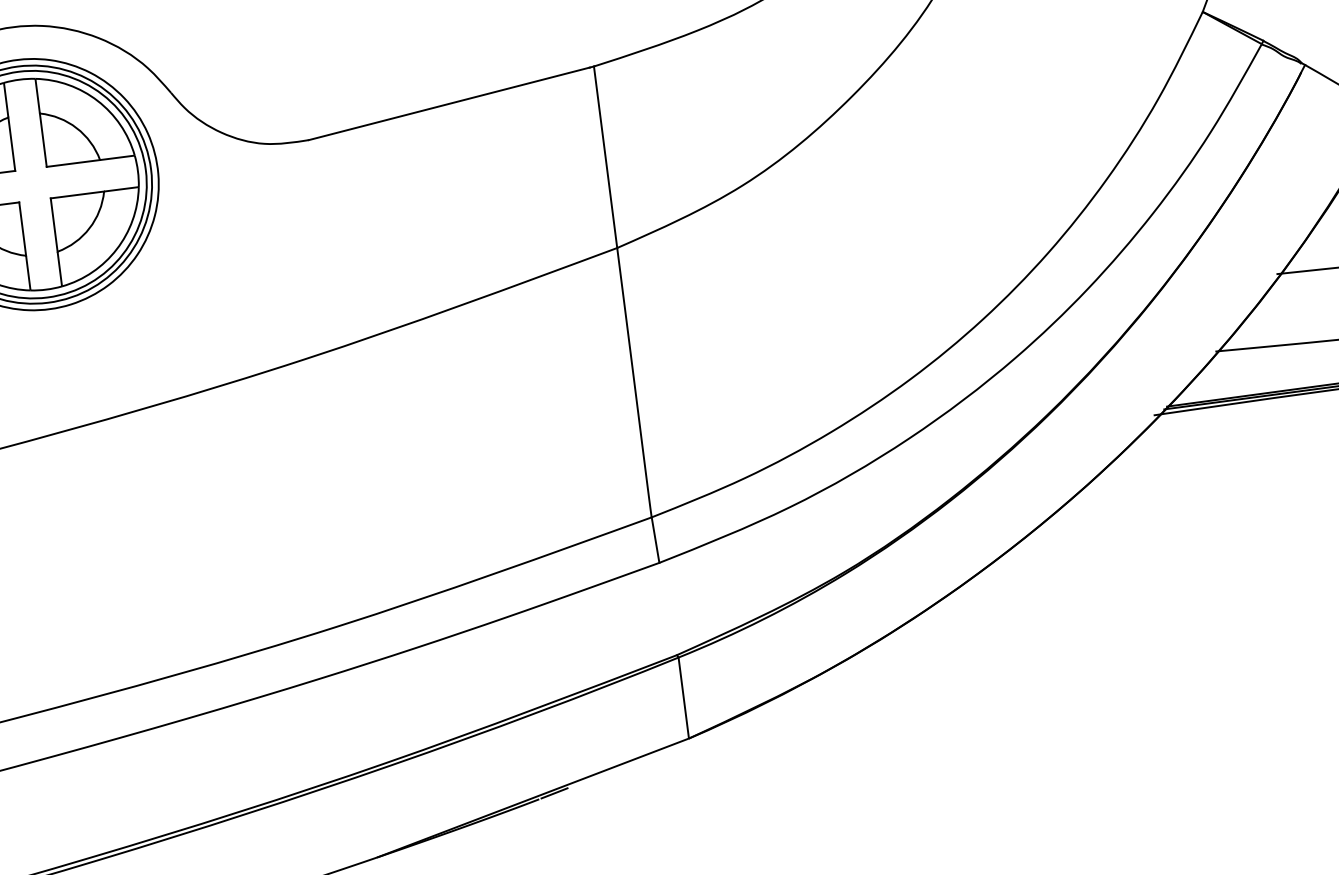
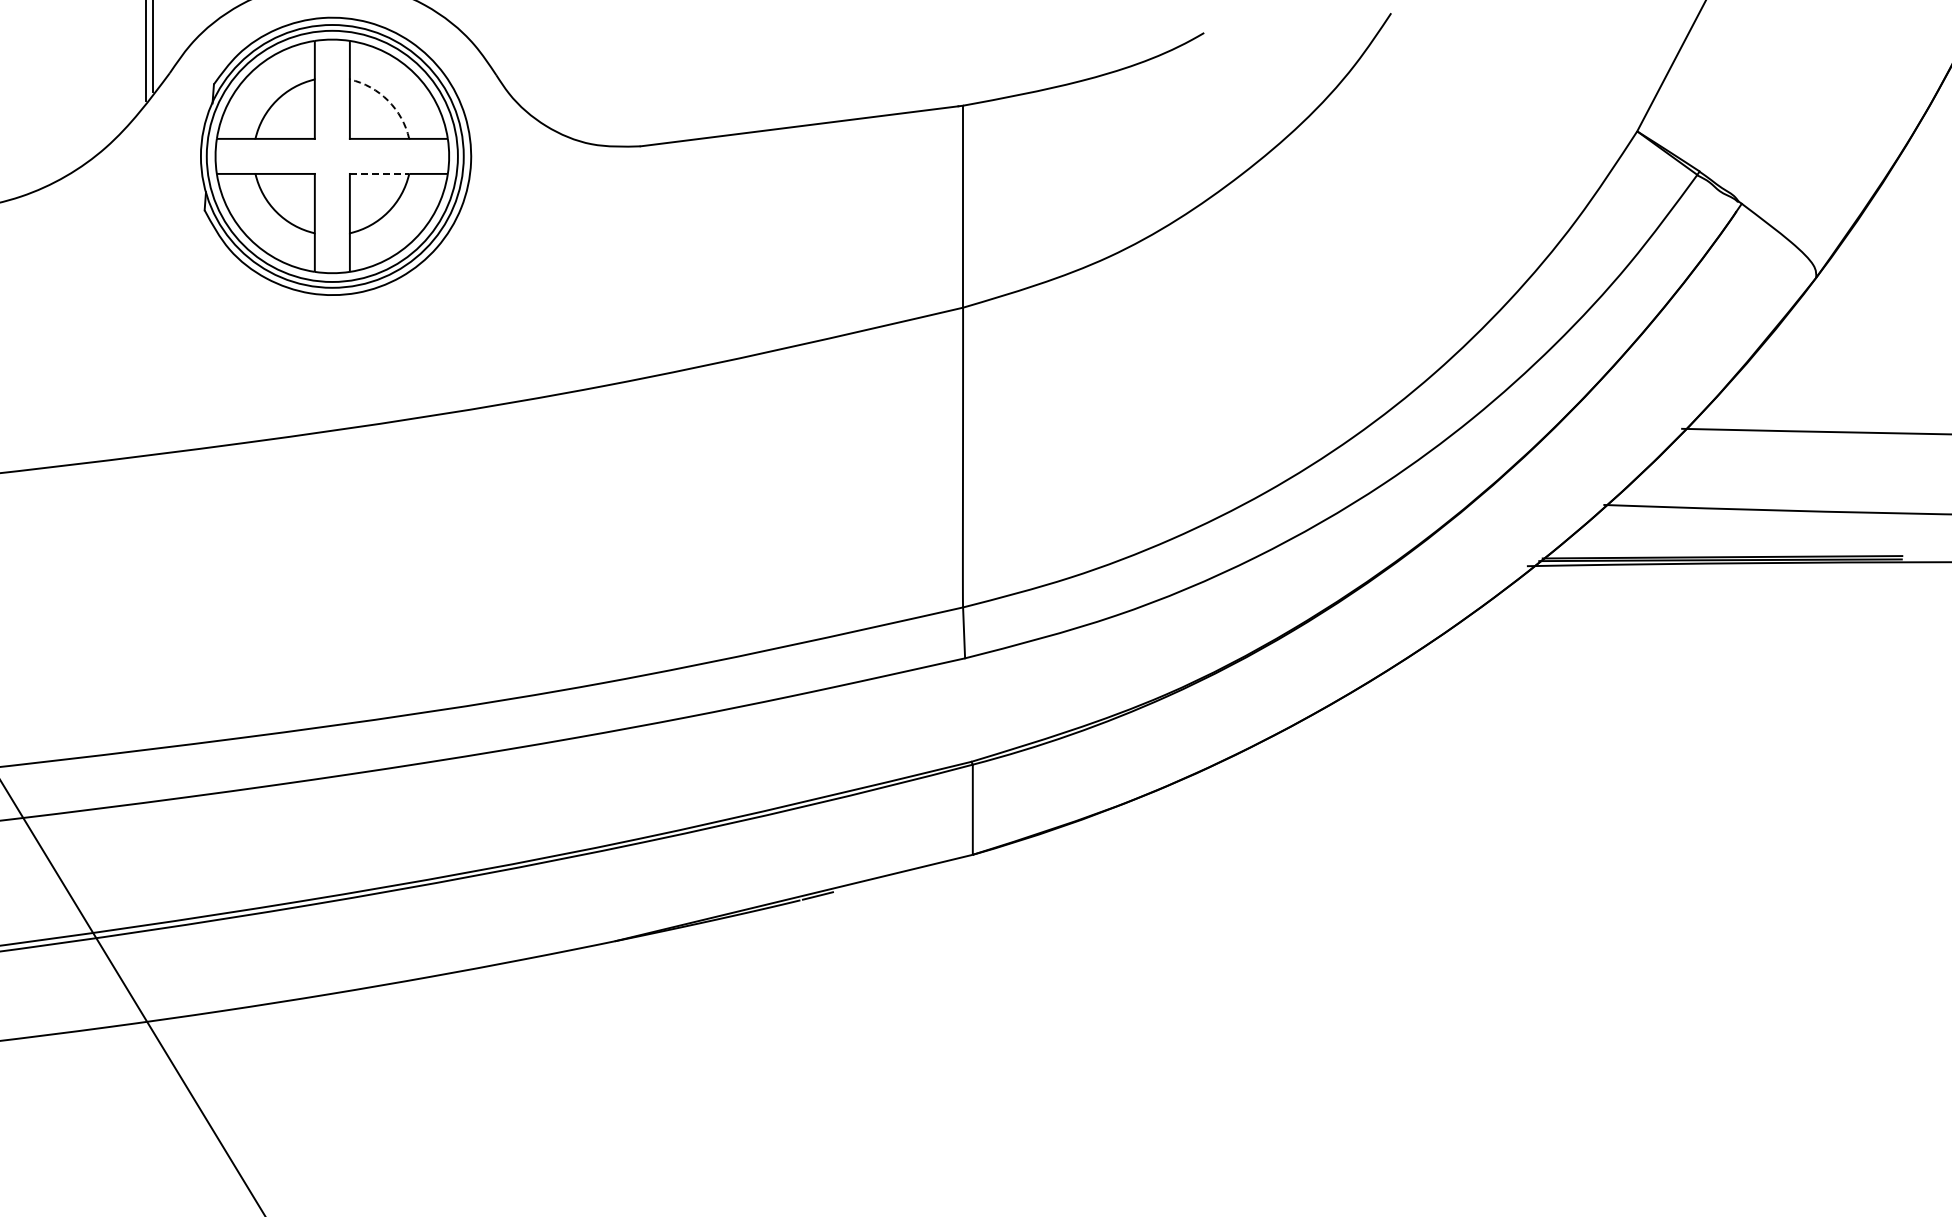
arc: (77, 127) -> (388, 100), solid -> dashed
line: (77, 194) -> (379, 173), solid -> dashed

